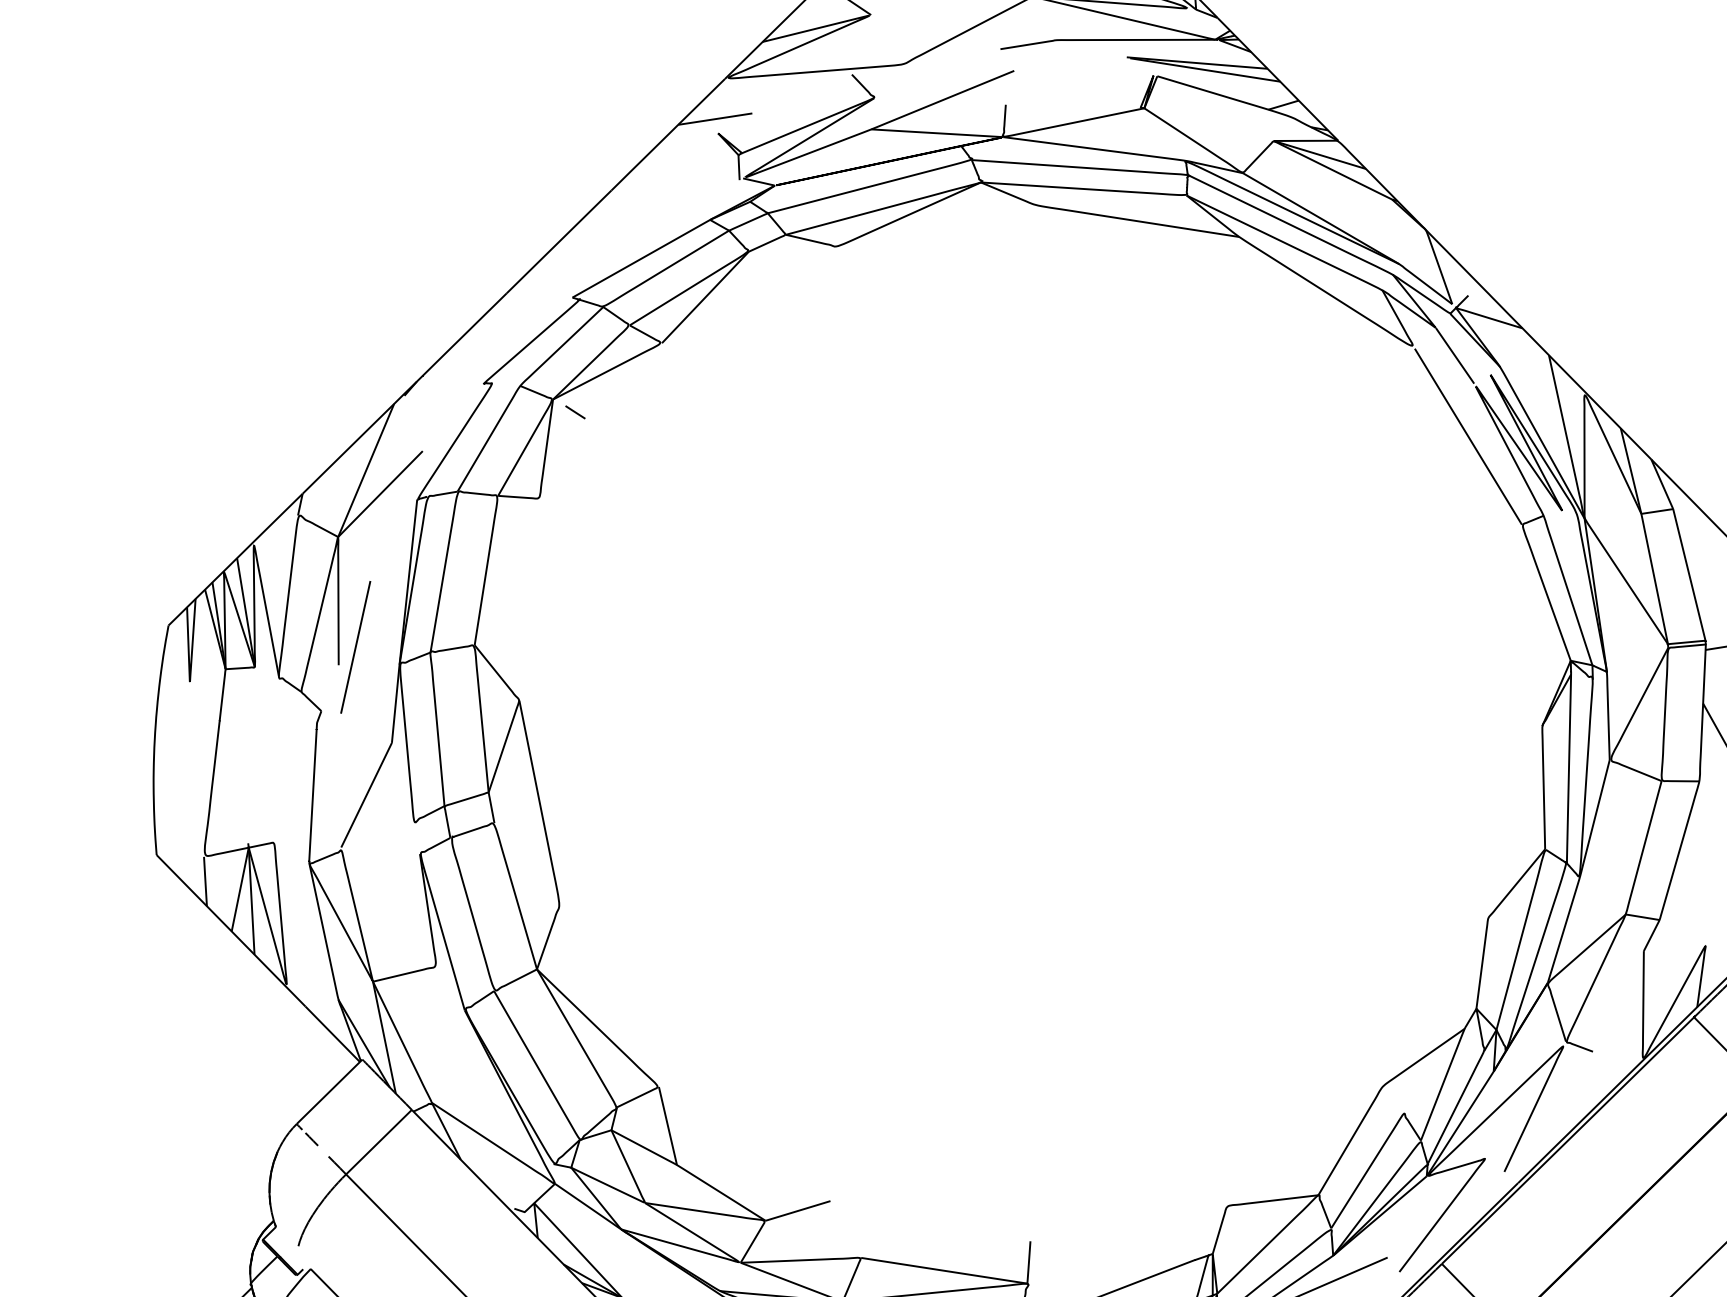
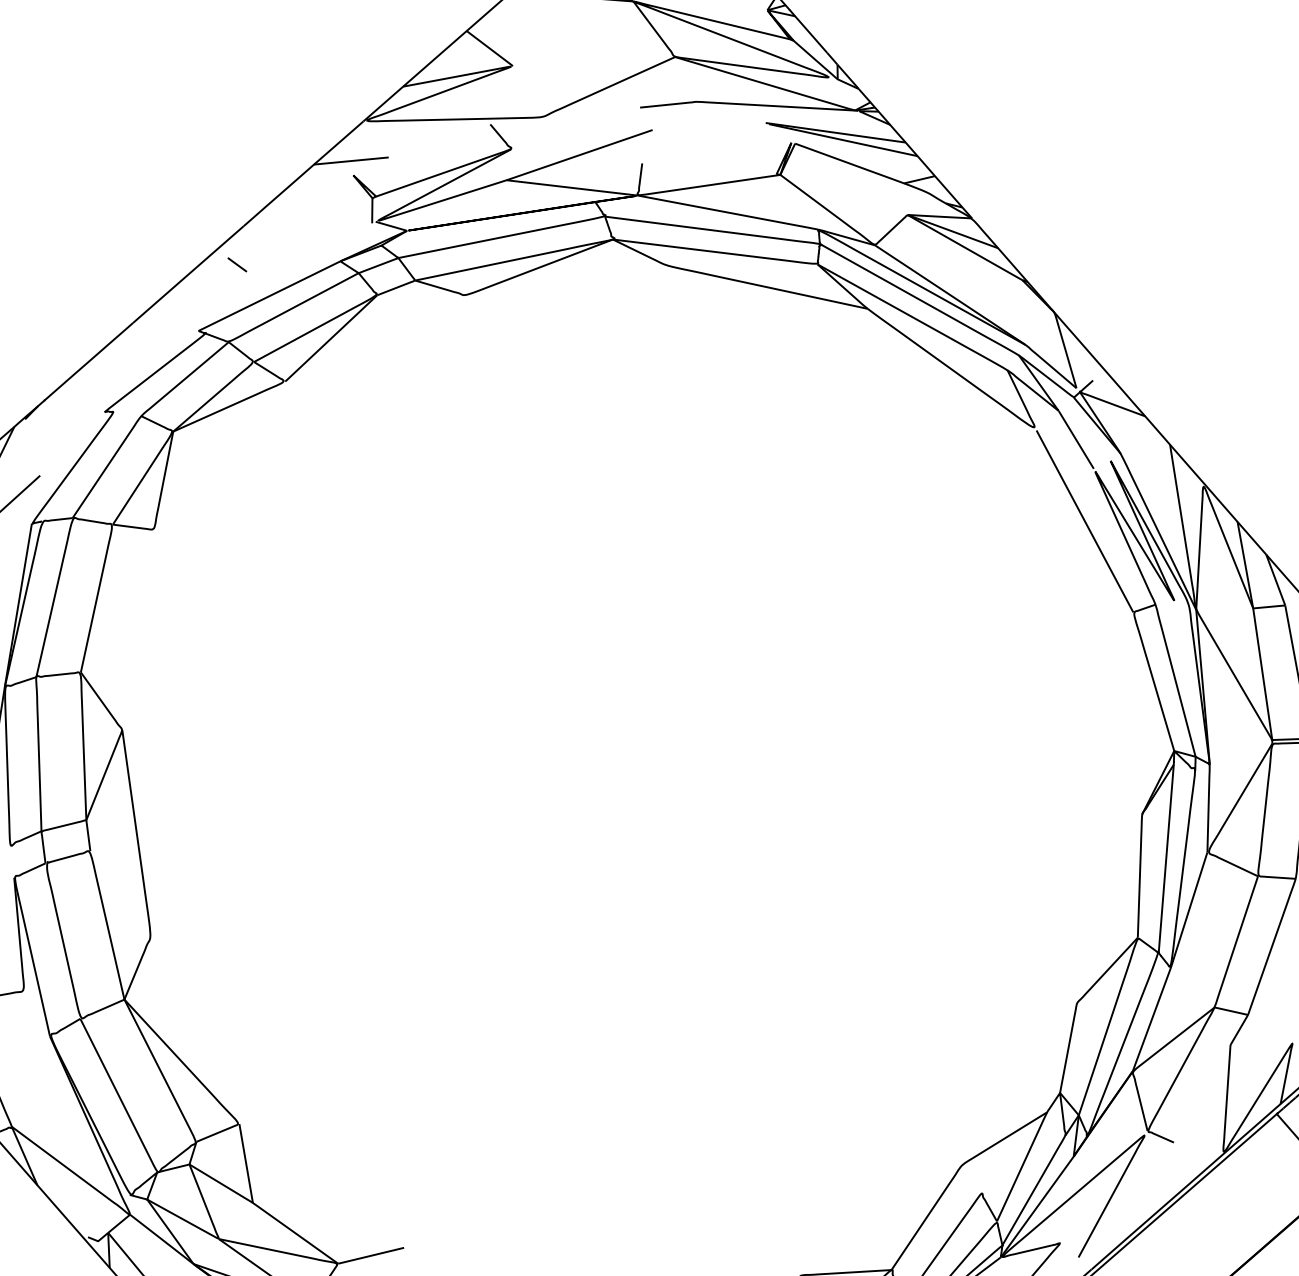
line: (575, 412) -> (237, 264), moved

